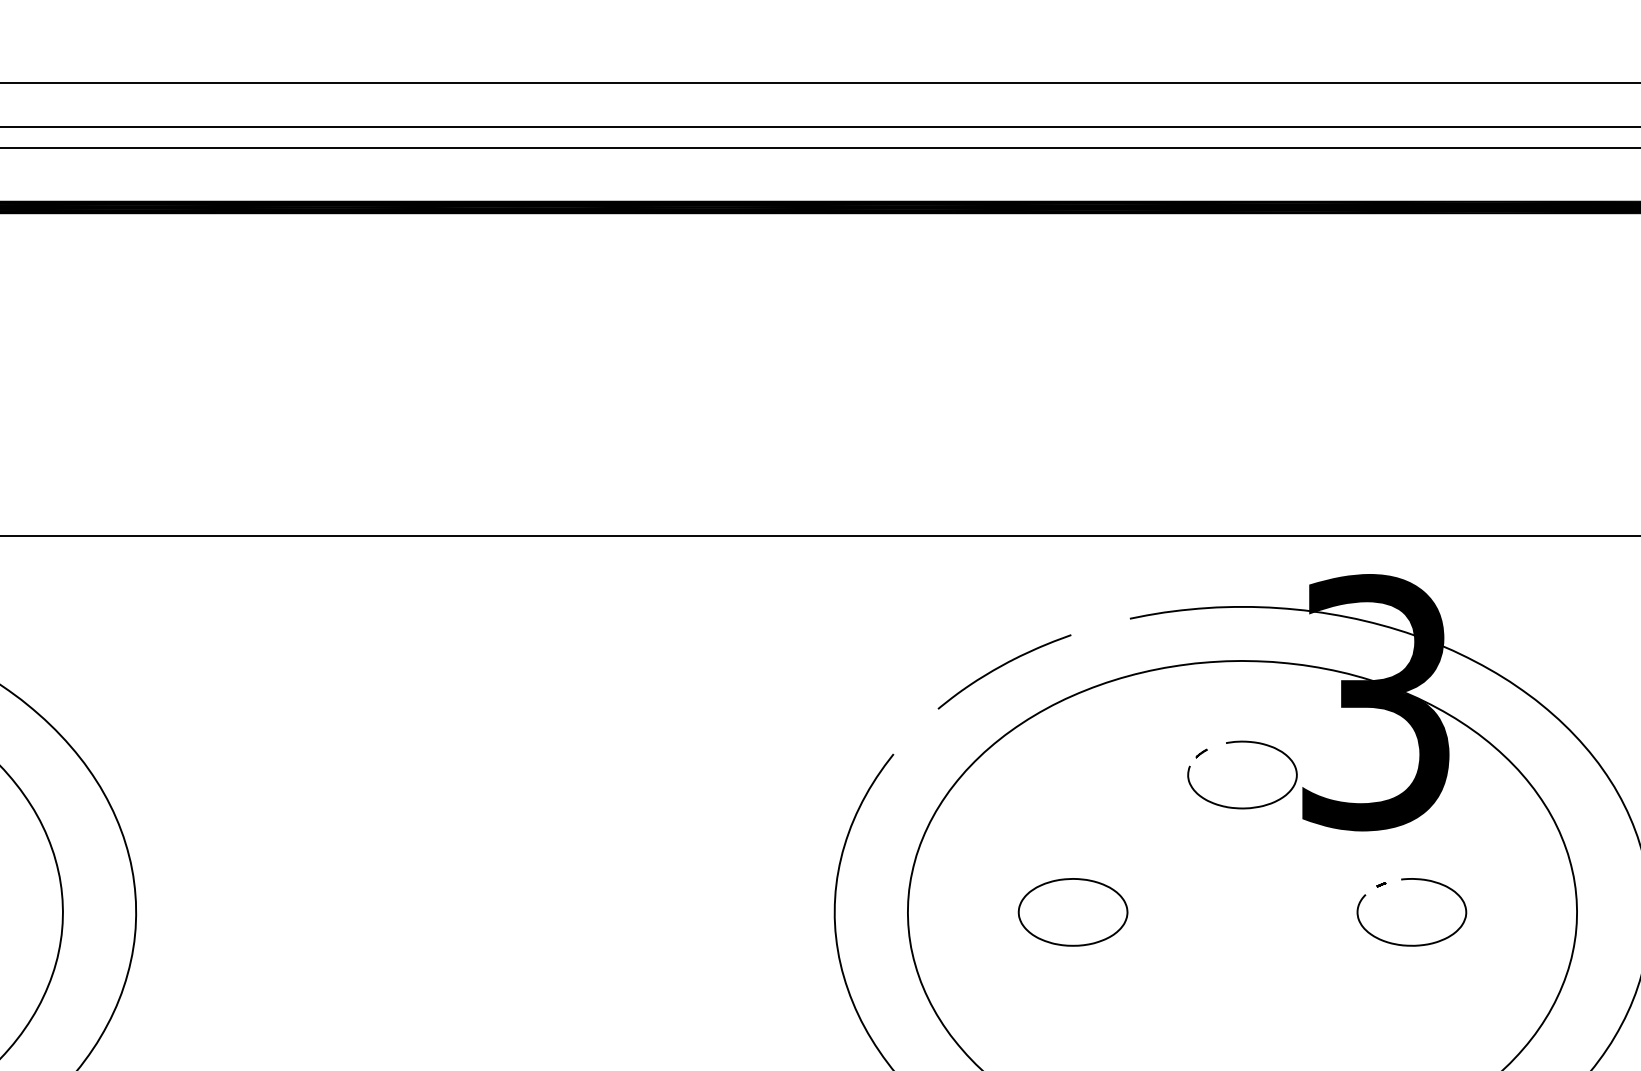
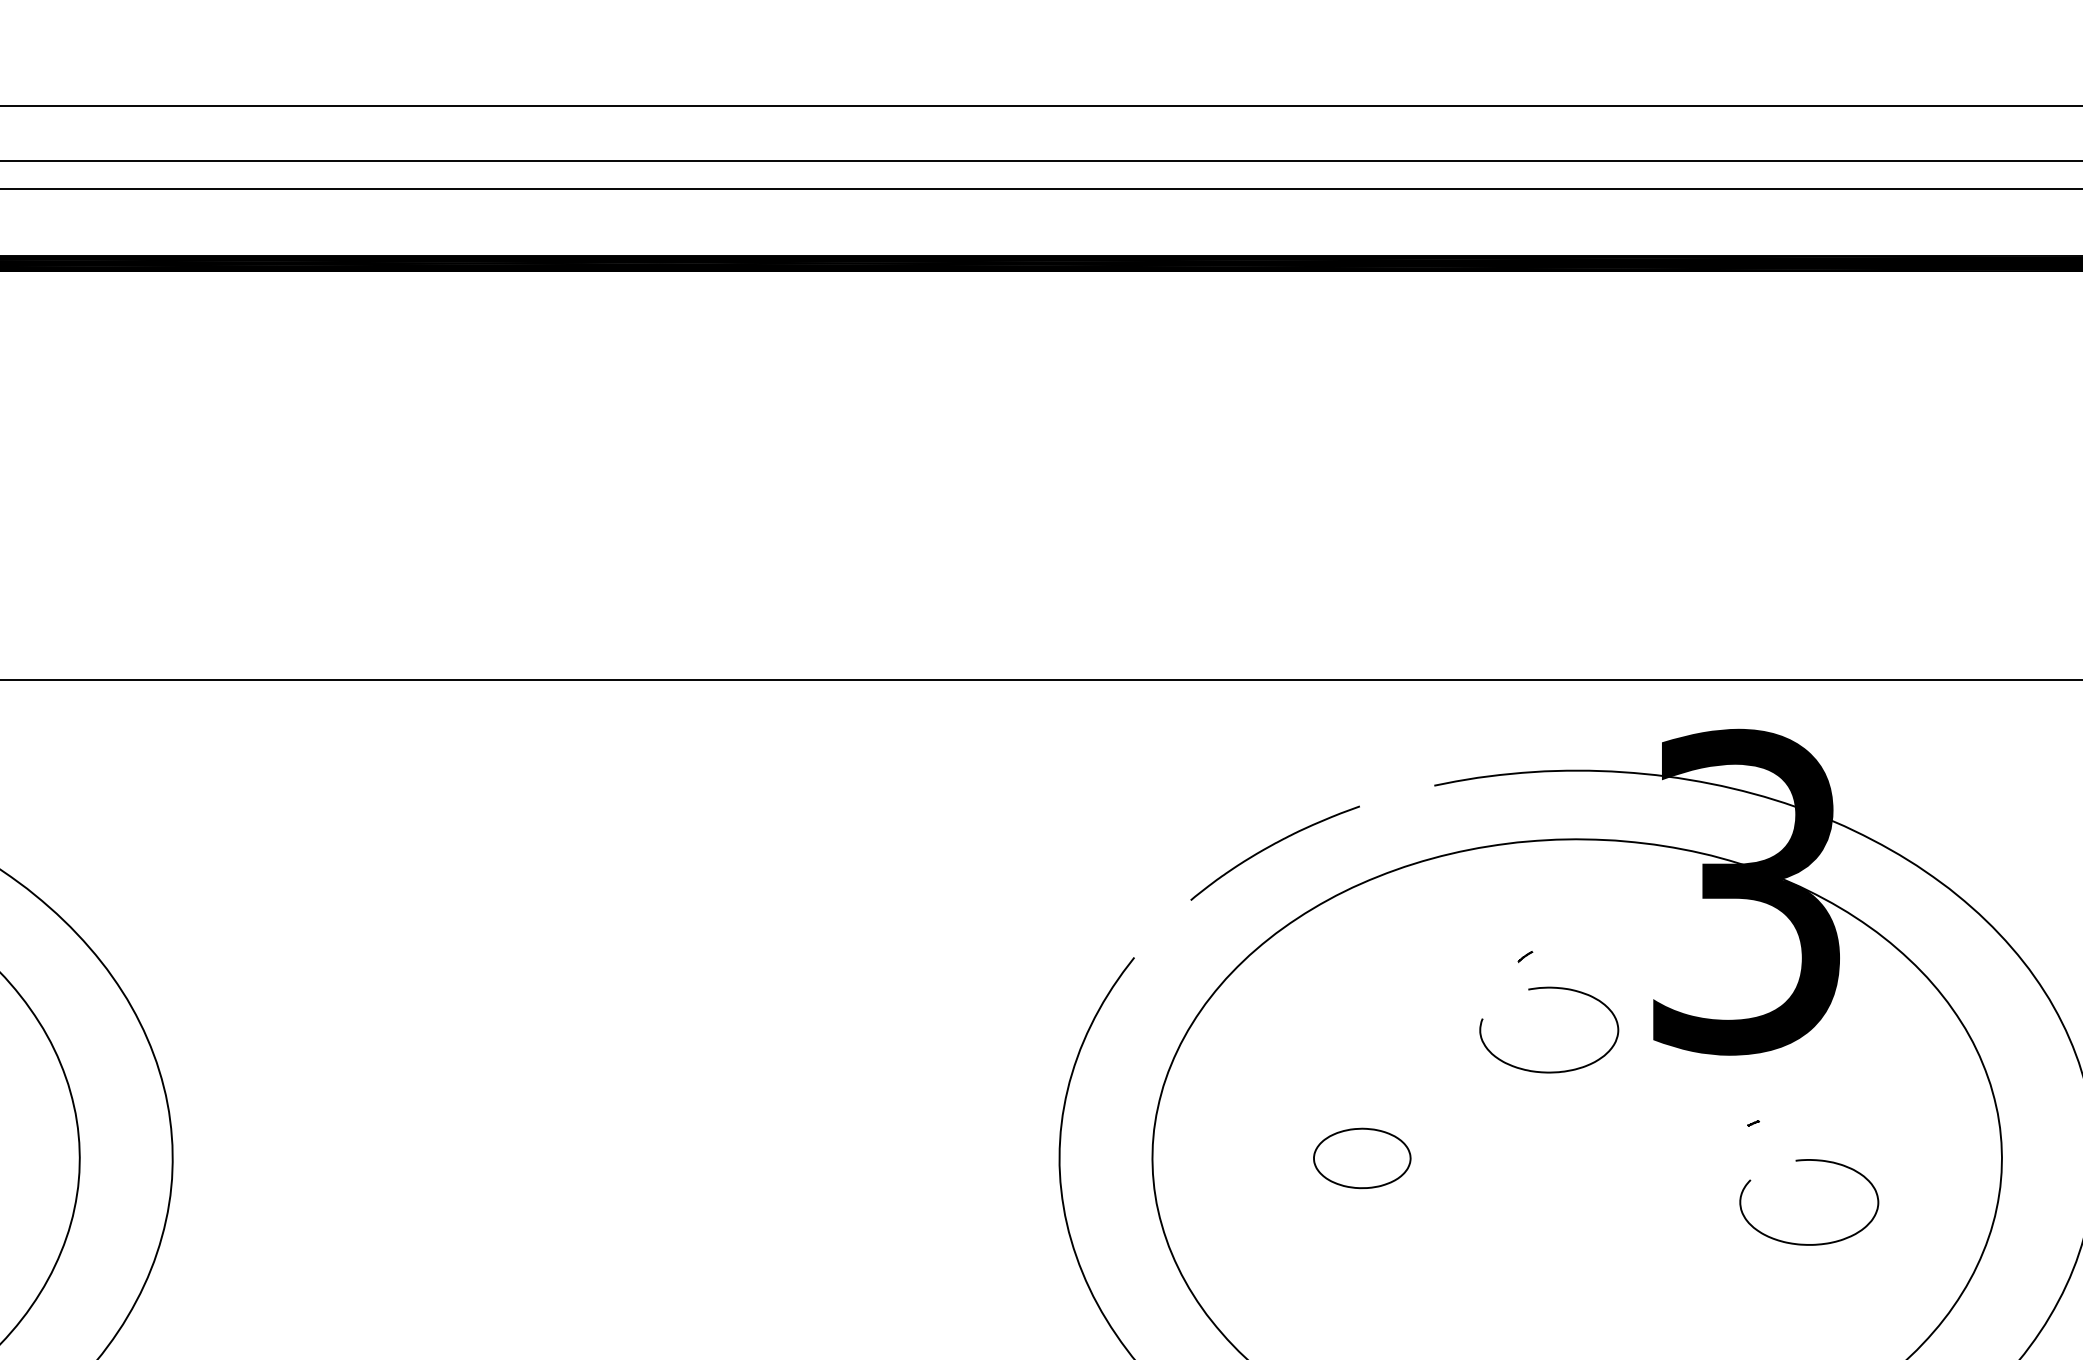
curve: (1242, 742) -> (1549, 988), moved
part: (1073, 912) -> (1362, 1158), size x0.7
curve: (1408, 944) -> (1804, 1243), moved

